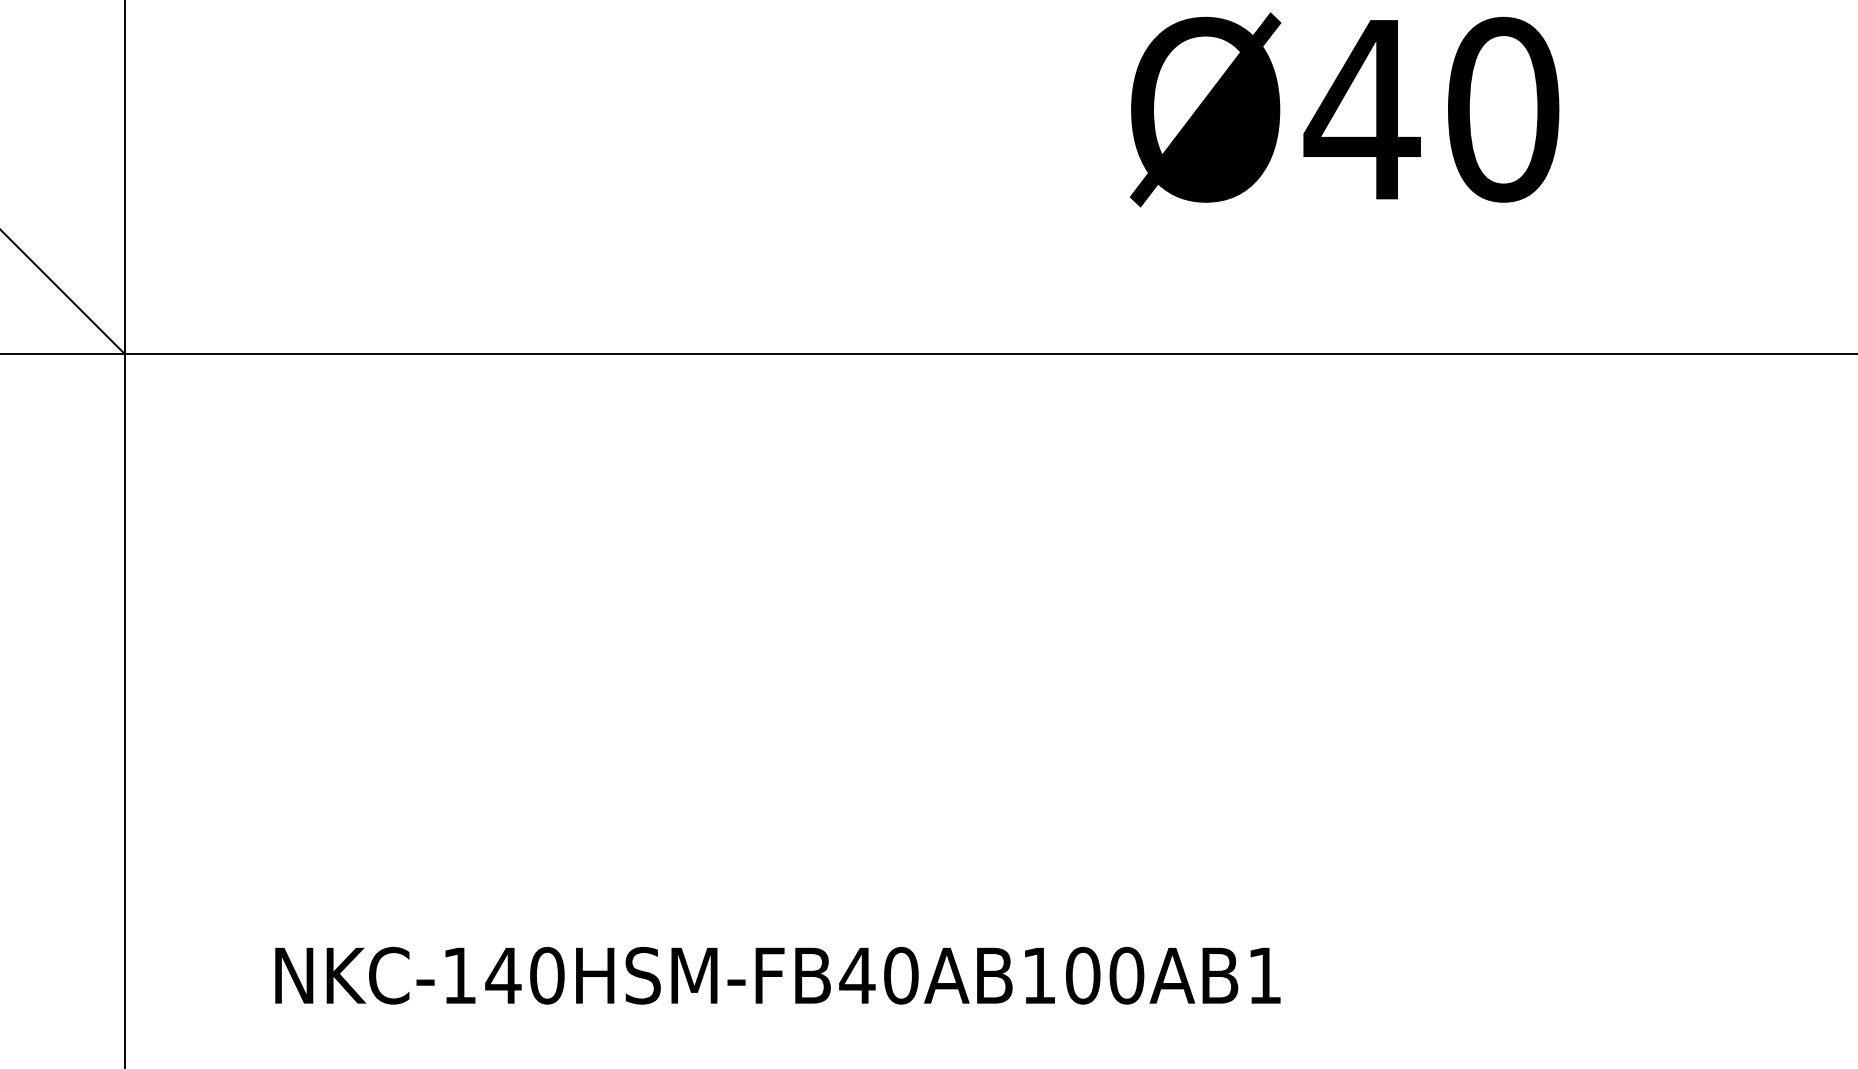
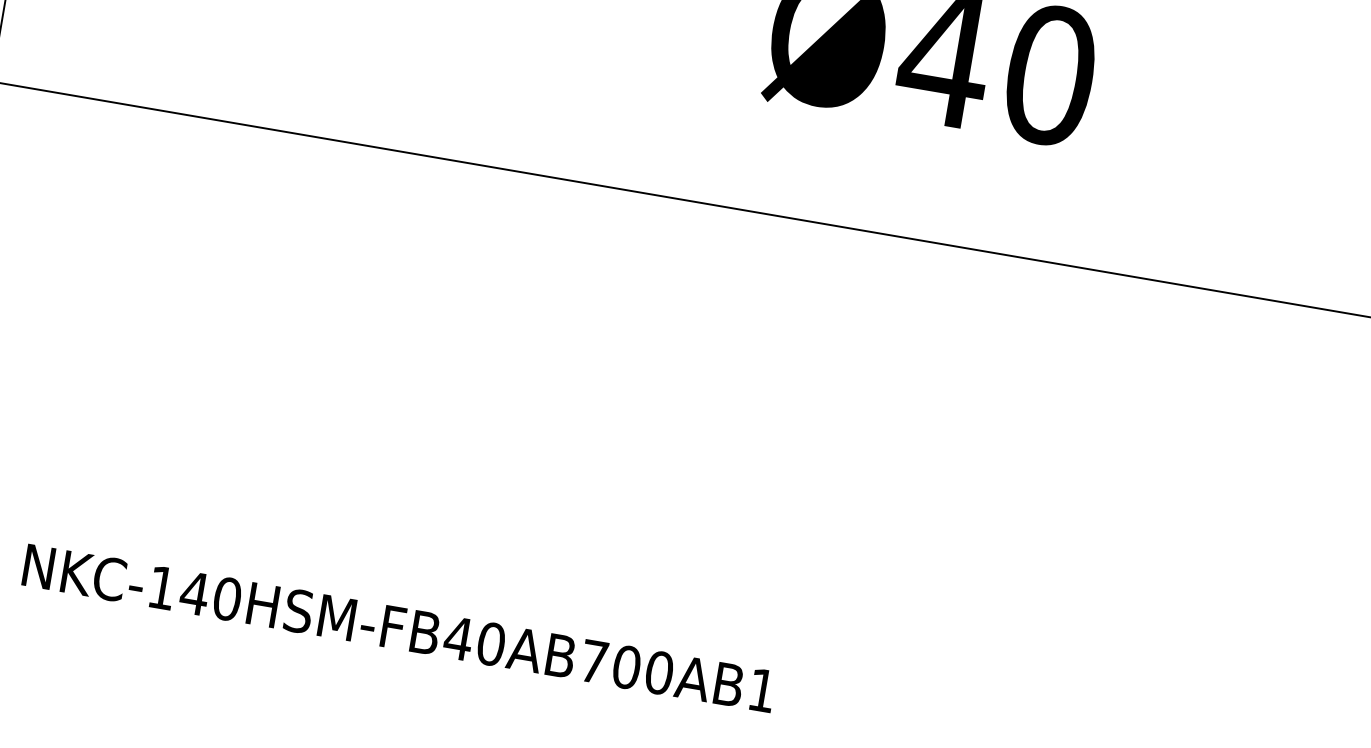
text: (1039, 975) -> (594, 661), NKC-140HSM-FB40AB100AB1 -> NKC-140HSM-FB40AB700AB1

